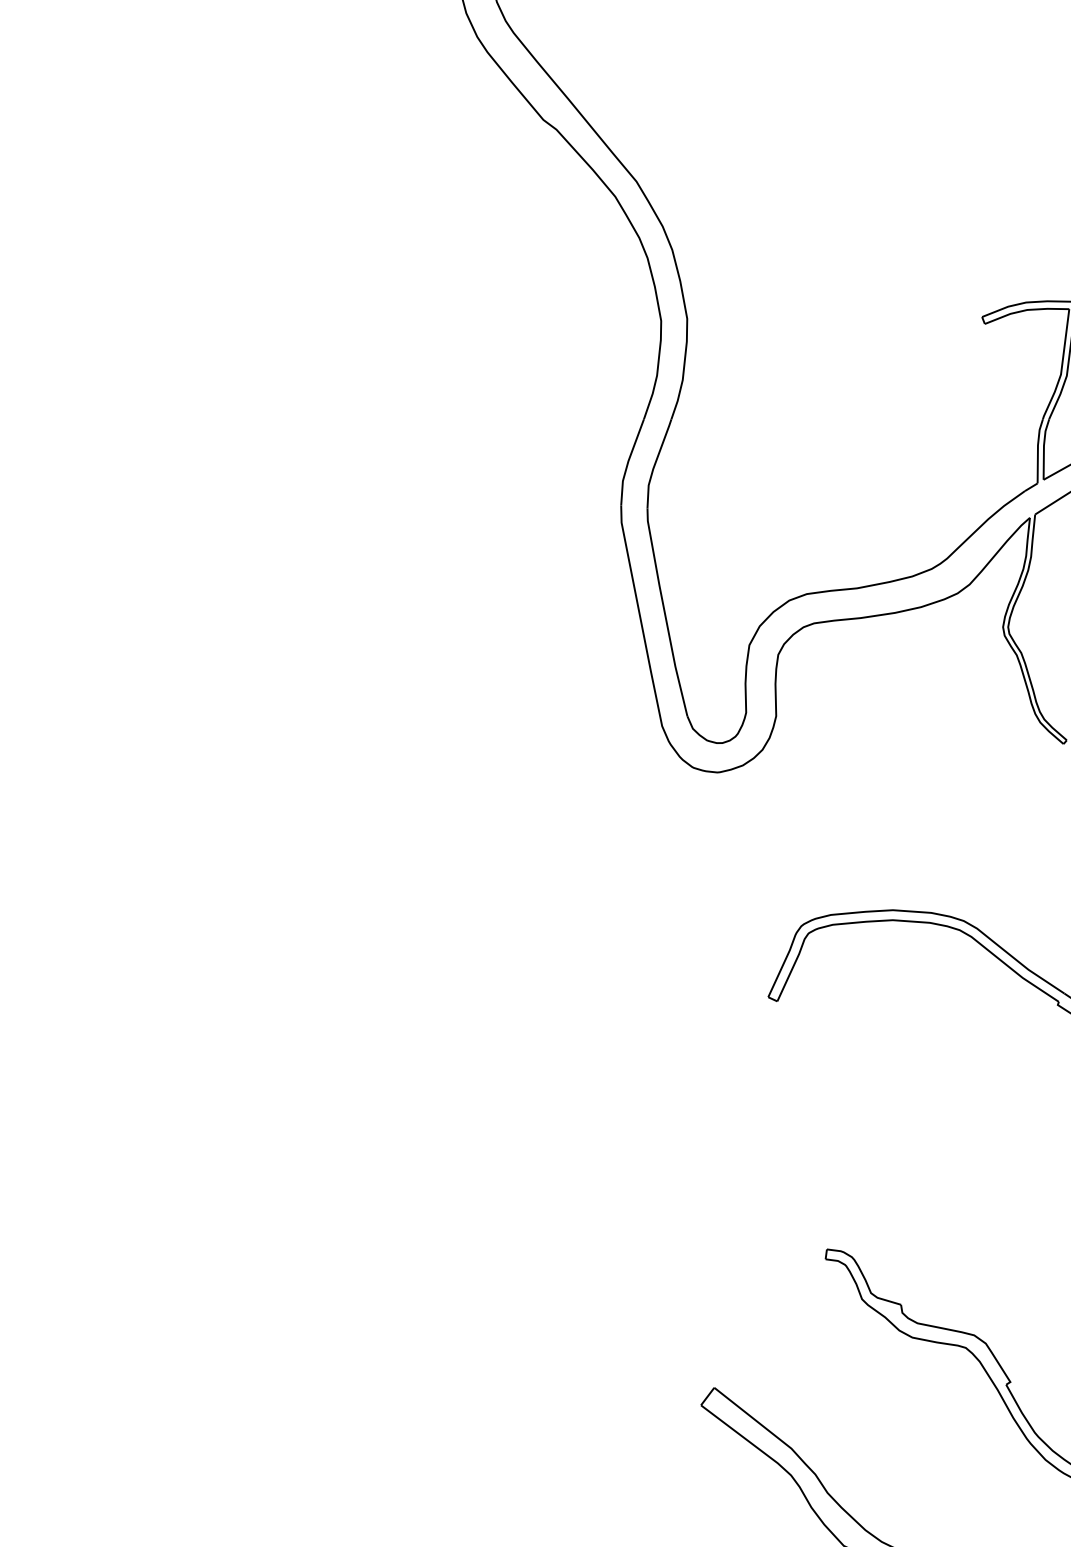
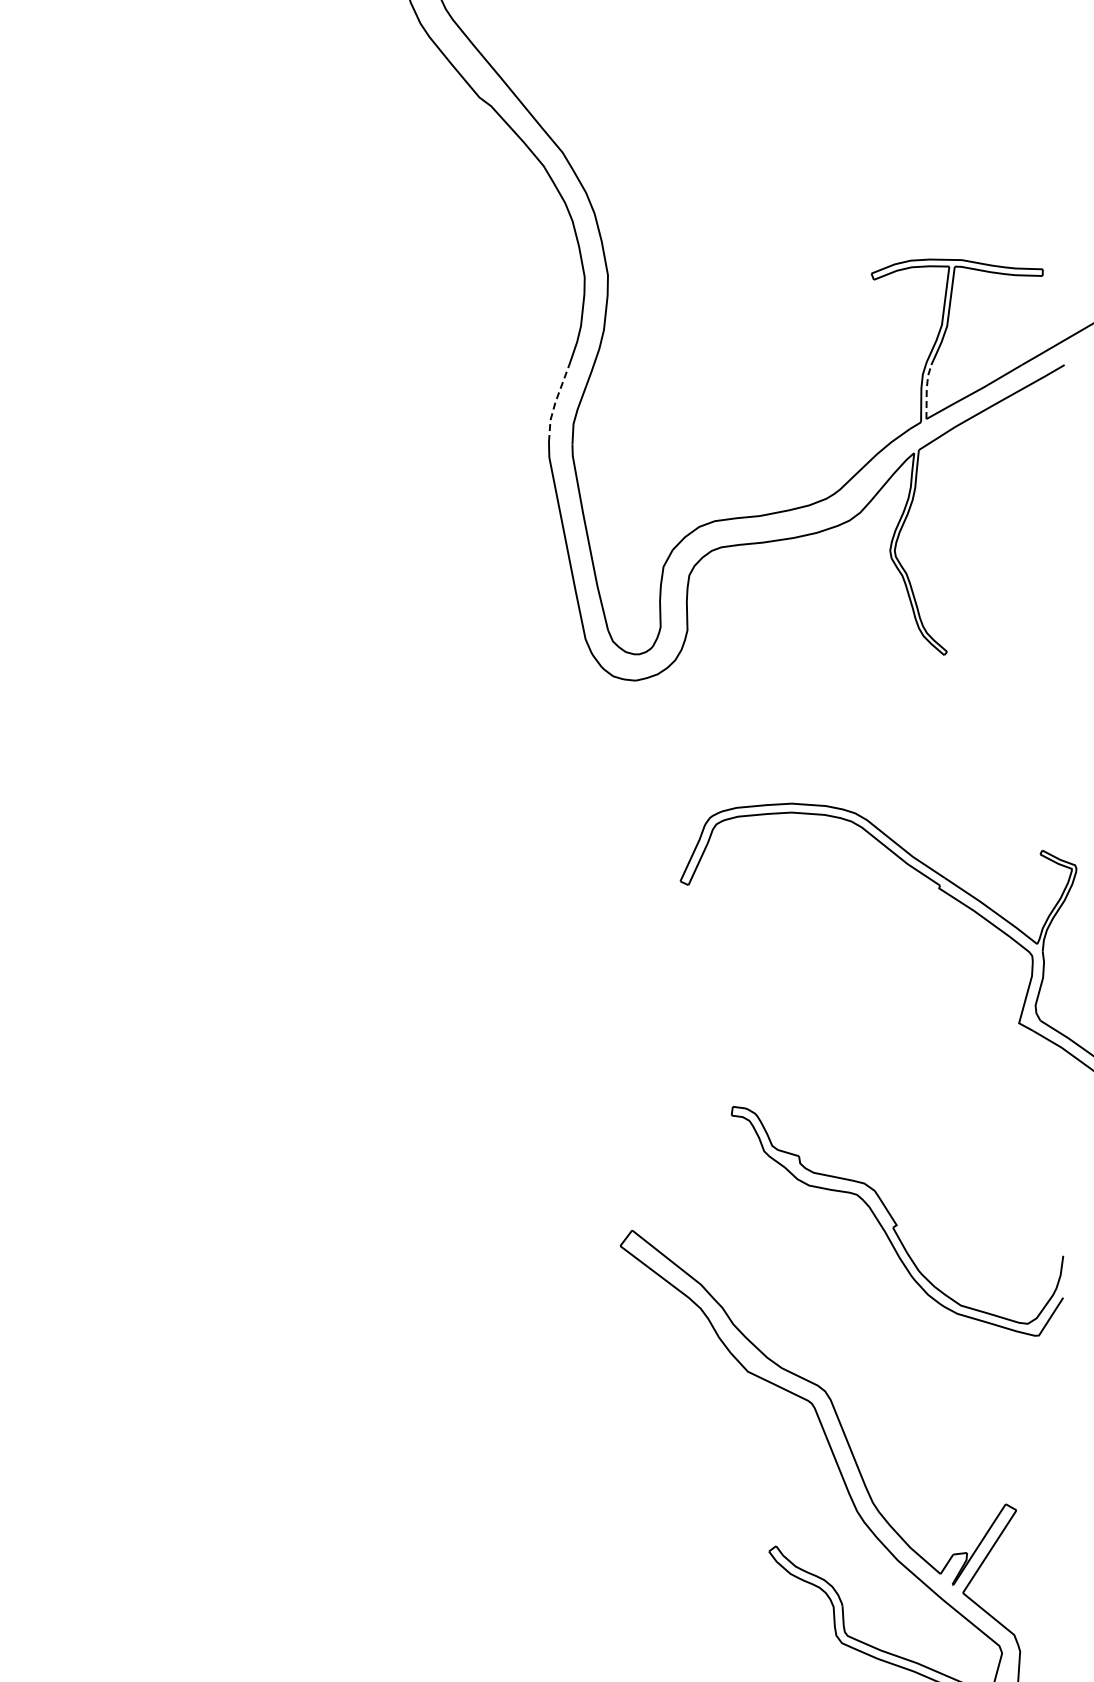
line: (1043, 446) -> (926, 389), solid -> dashed
line: (628, 461) -> (555, 402), solid -> dashed

